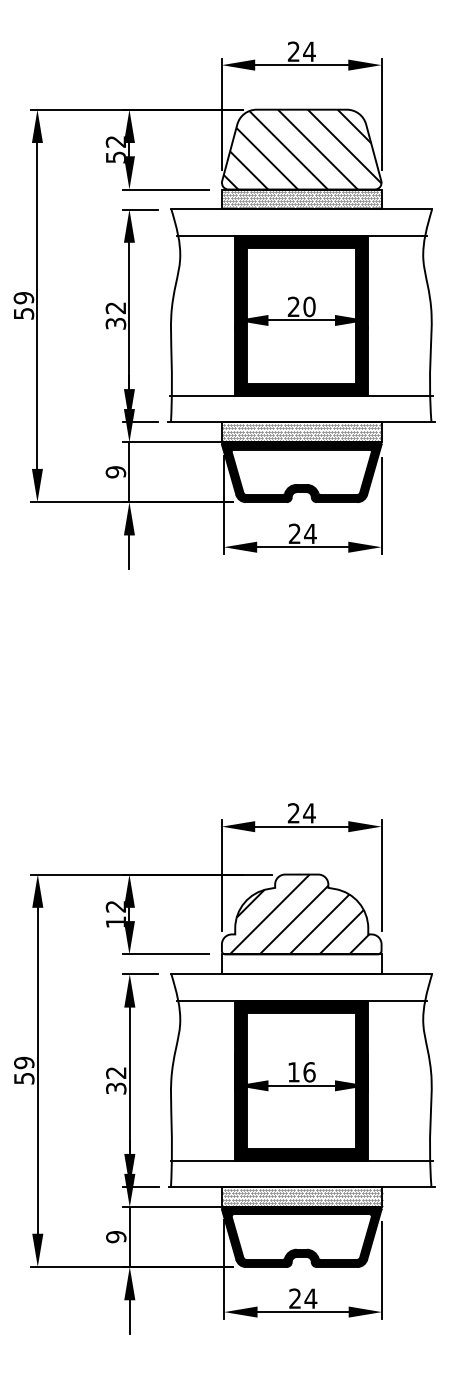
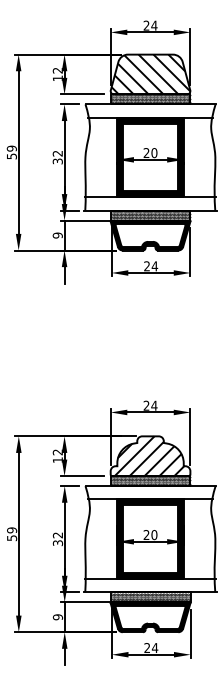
text: (115, 157) -> (57, 78), 52 -> 12
hatch: (301, 965) -> (150, 481), added
text: (301, 1071) -> (150, 534), 16 -> 20

